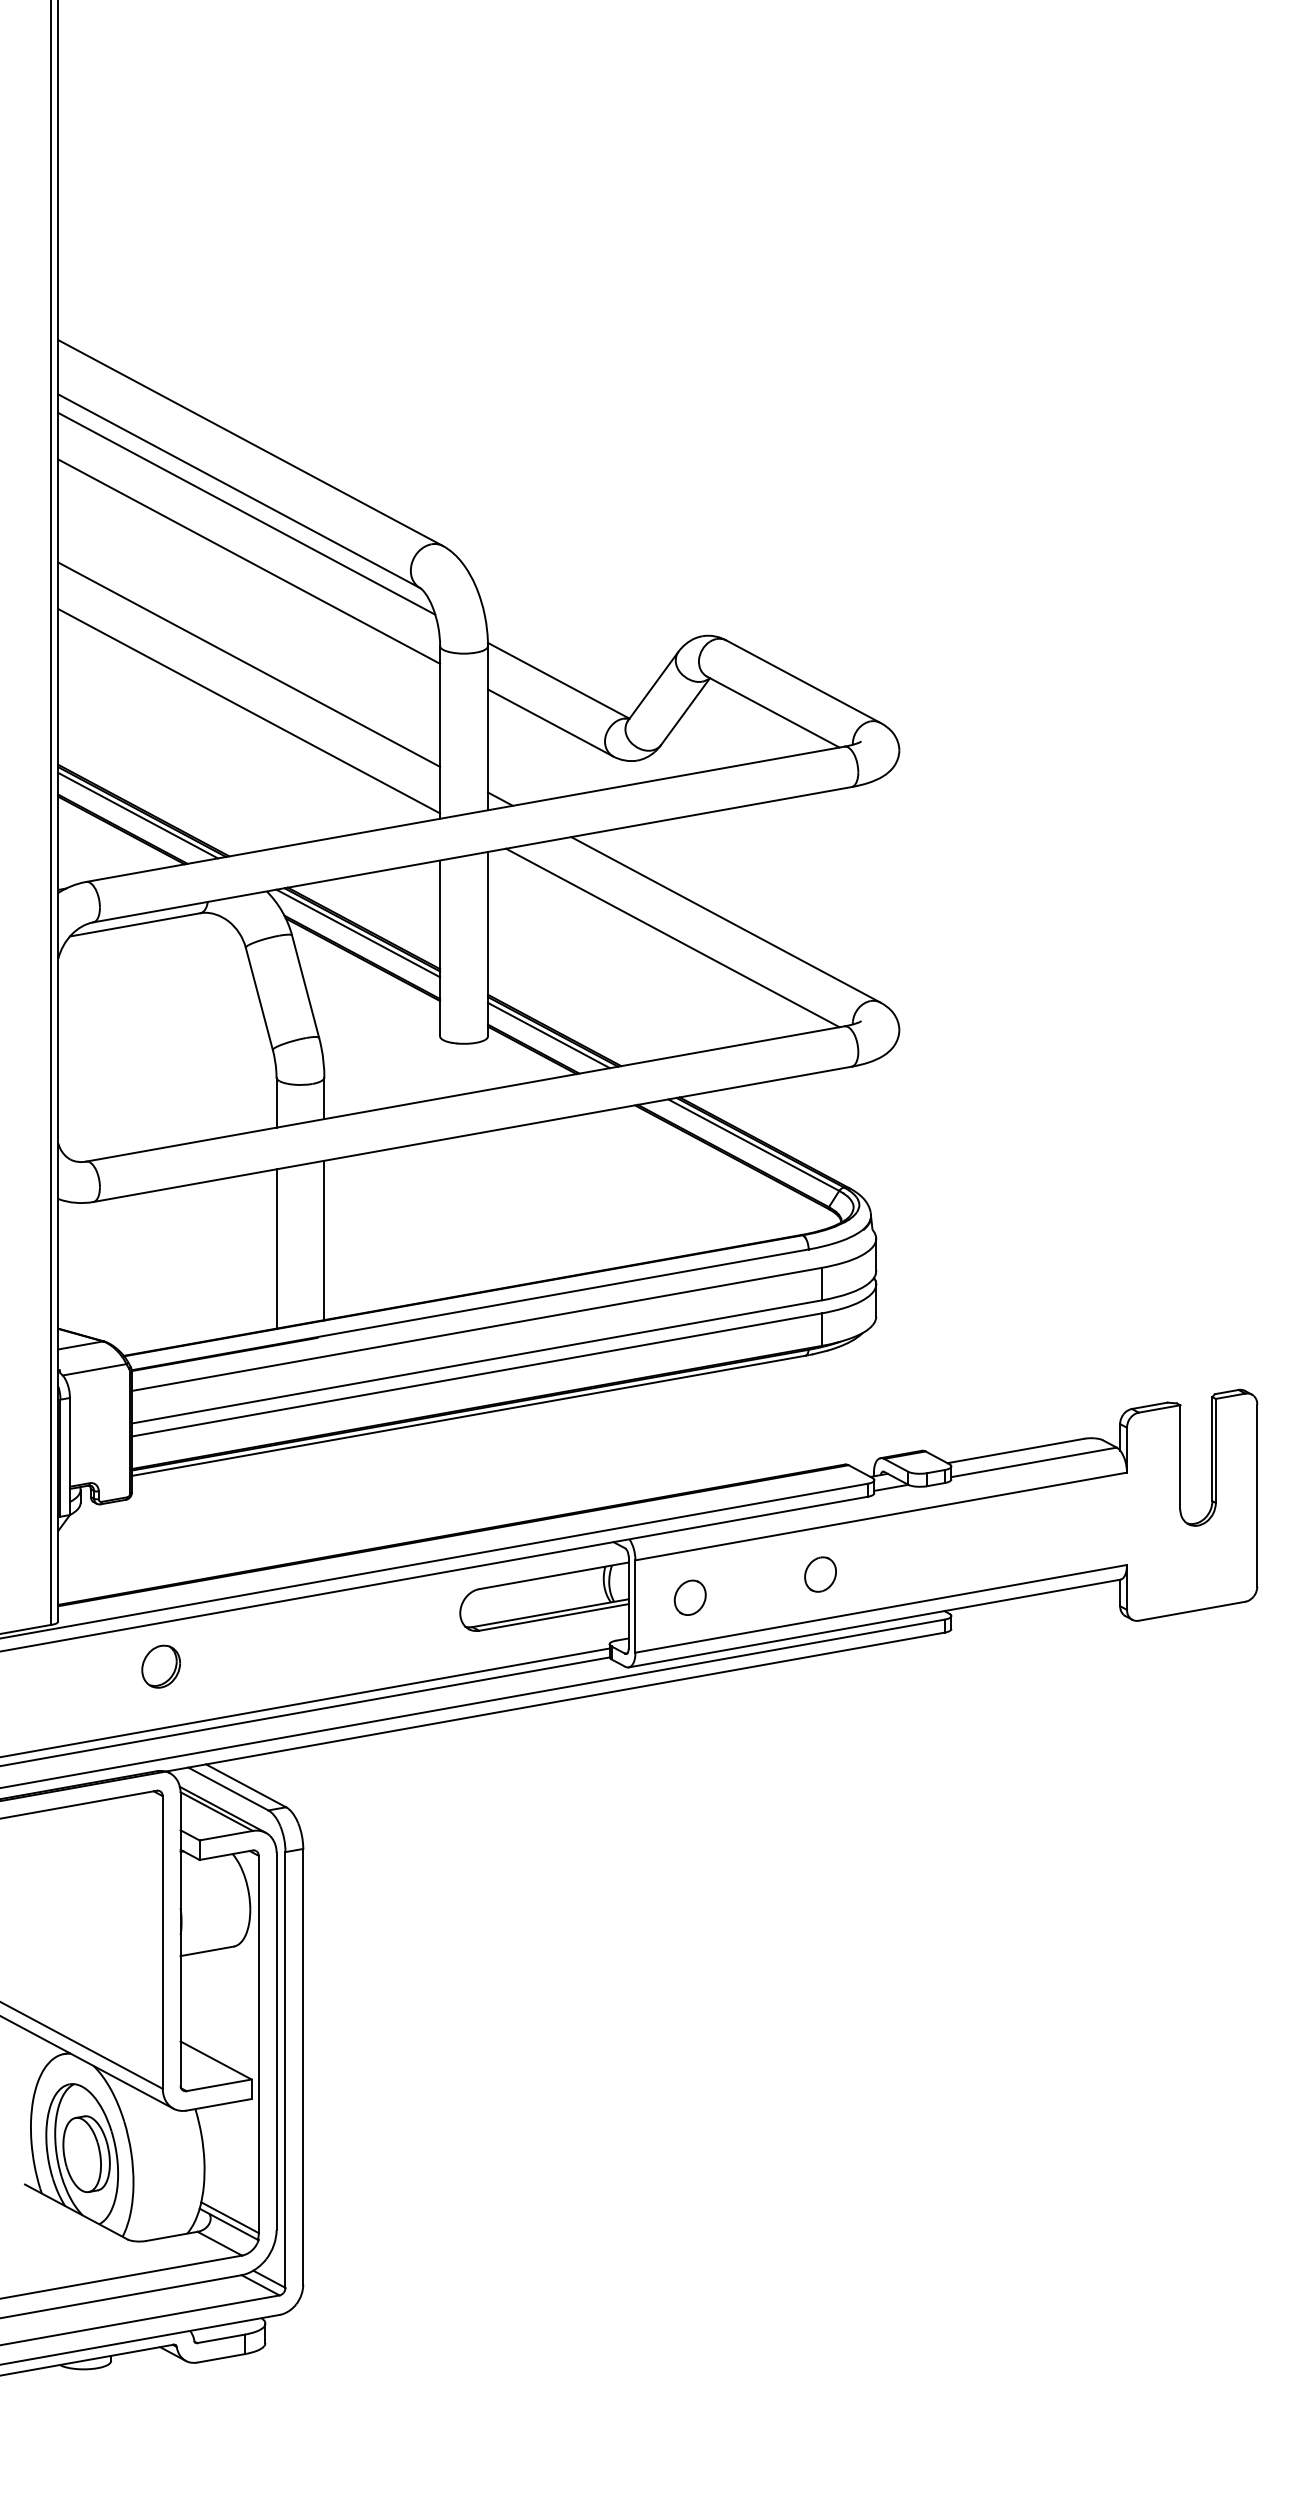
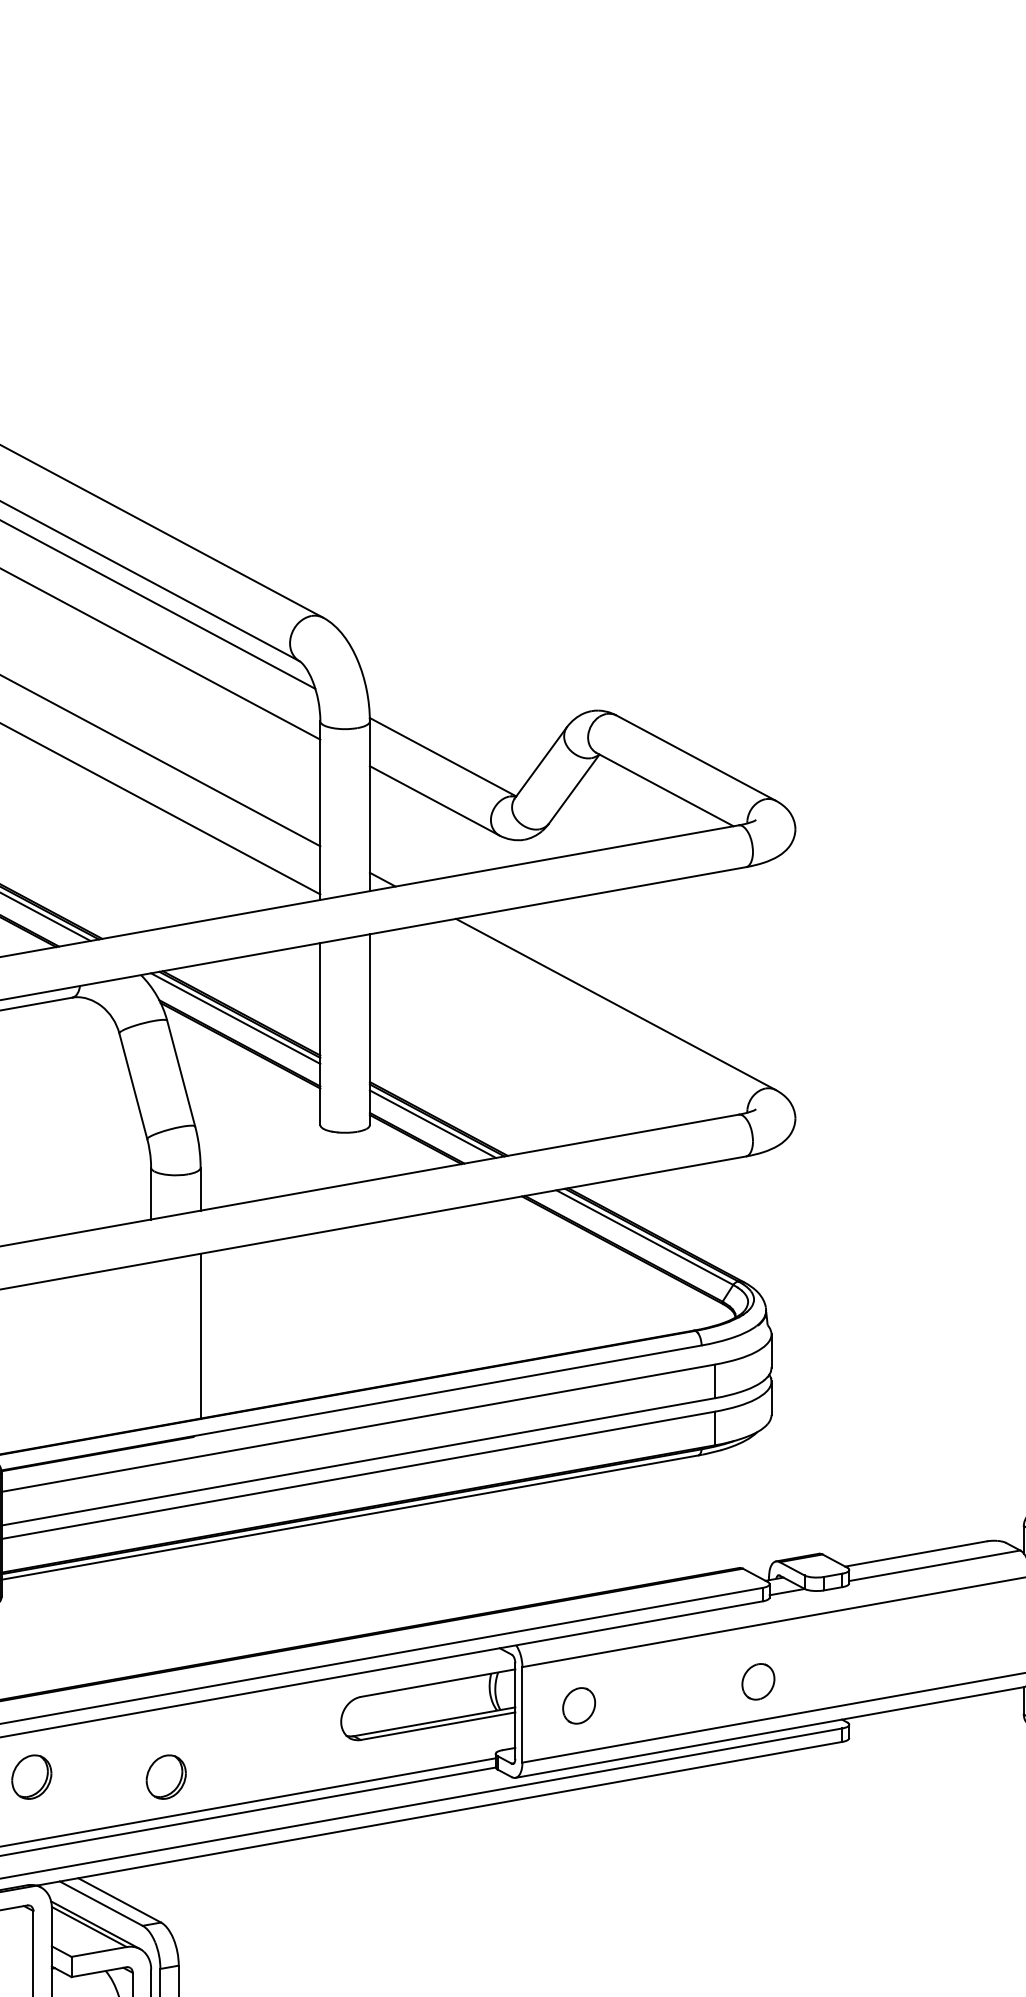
line: (672, 937) -> (560, 1022), removed
line: (276, 1248) -> (151, 1344), removed
part: (820, 1574) -> (758, 1681), moved
part: (290, 1666) -> (165, 1776), added

